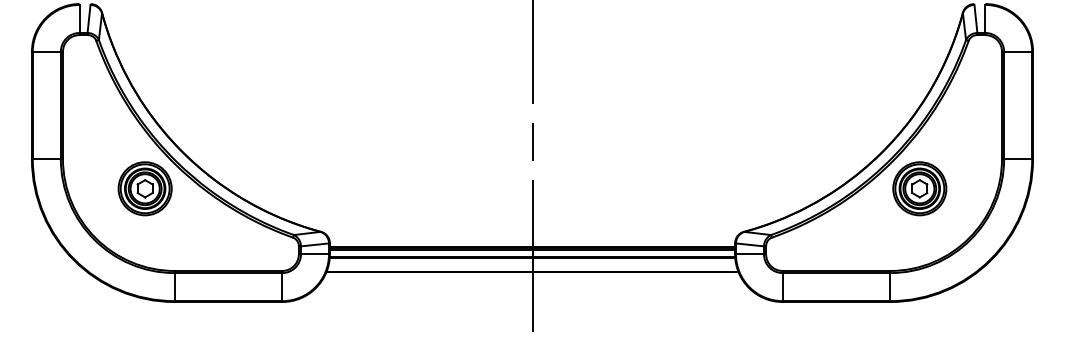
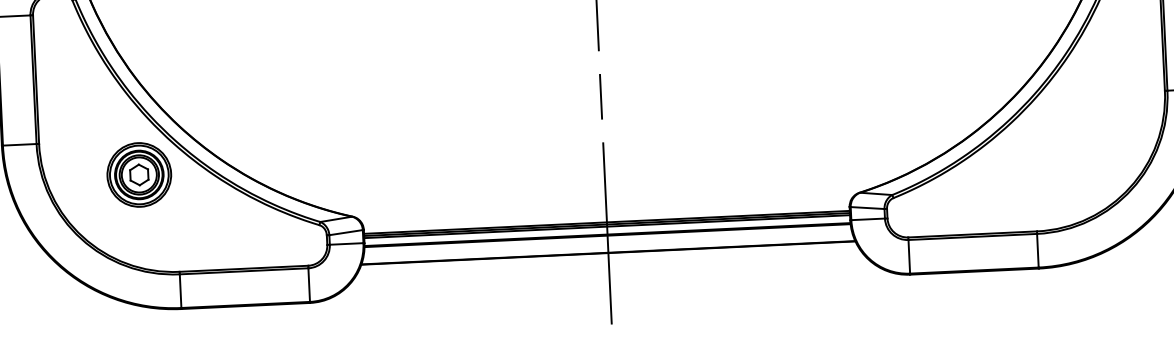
part: (919, 188) -> (1067, 130), removed

